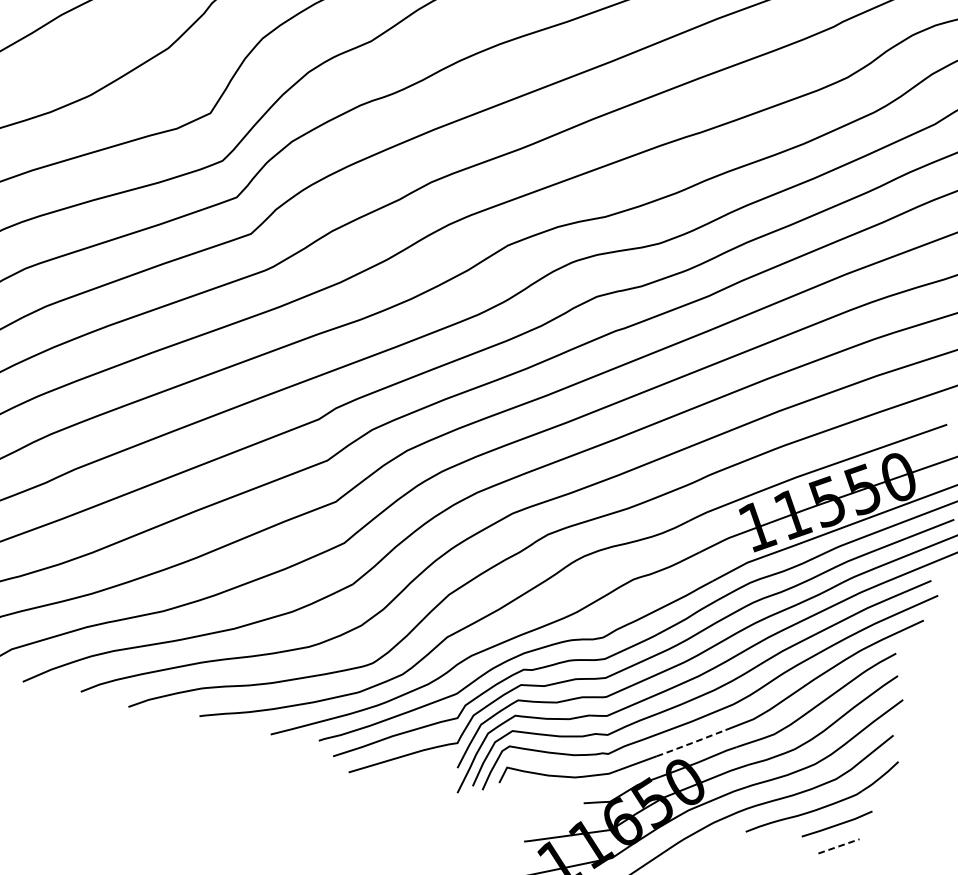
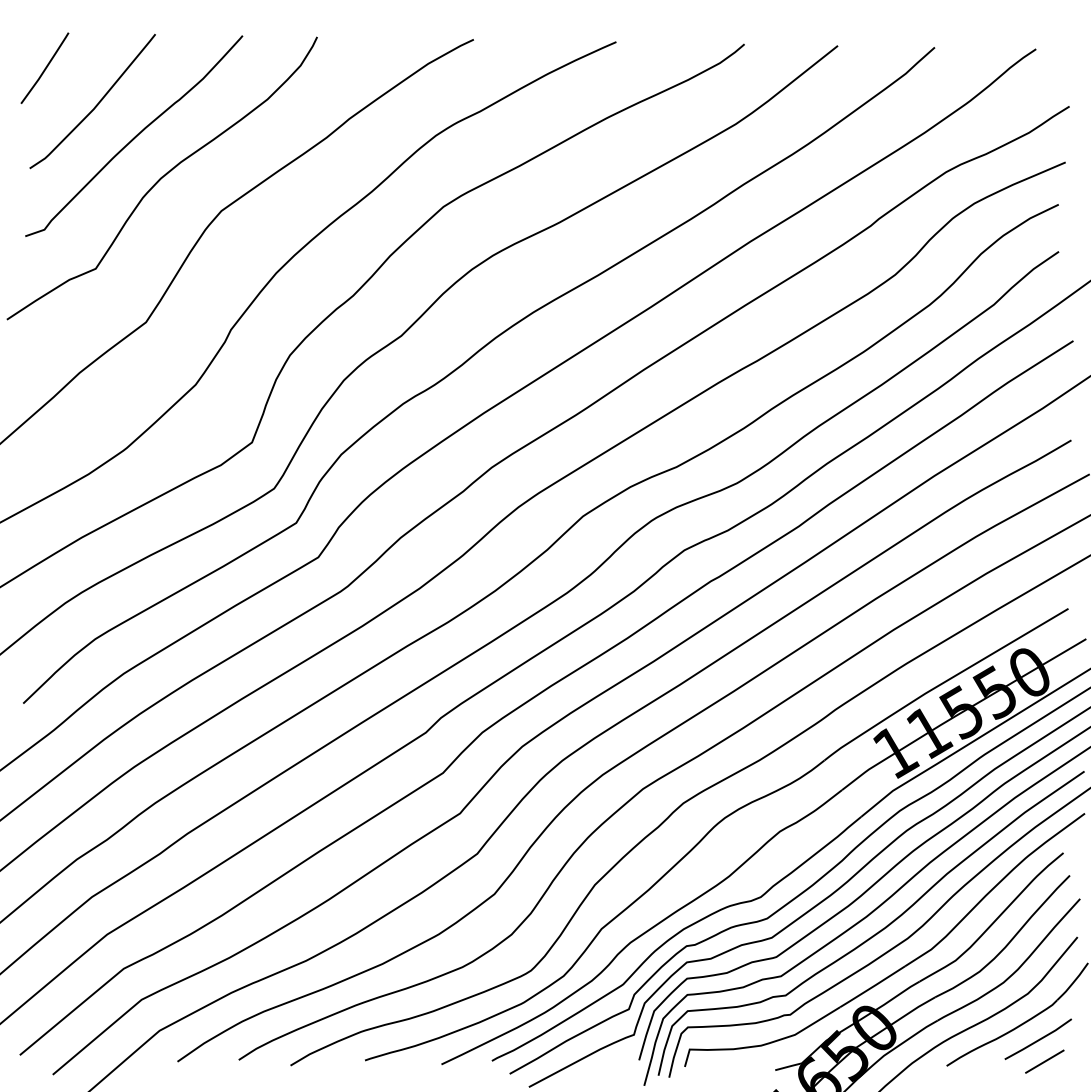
line: (691, 742) -> (872, 986), dashed -> solid
line: (838, 846) -> (1044, 1061), dashed -> solid

